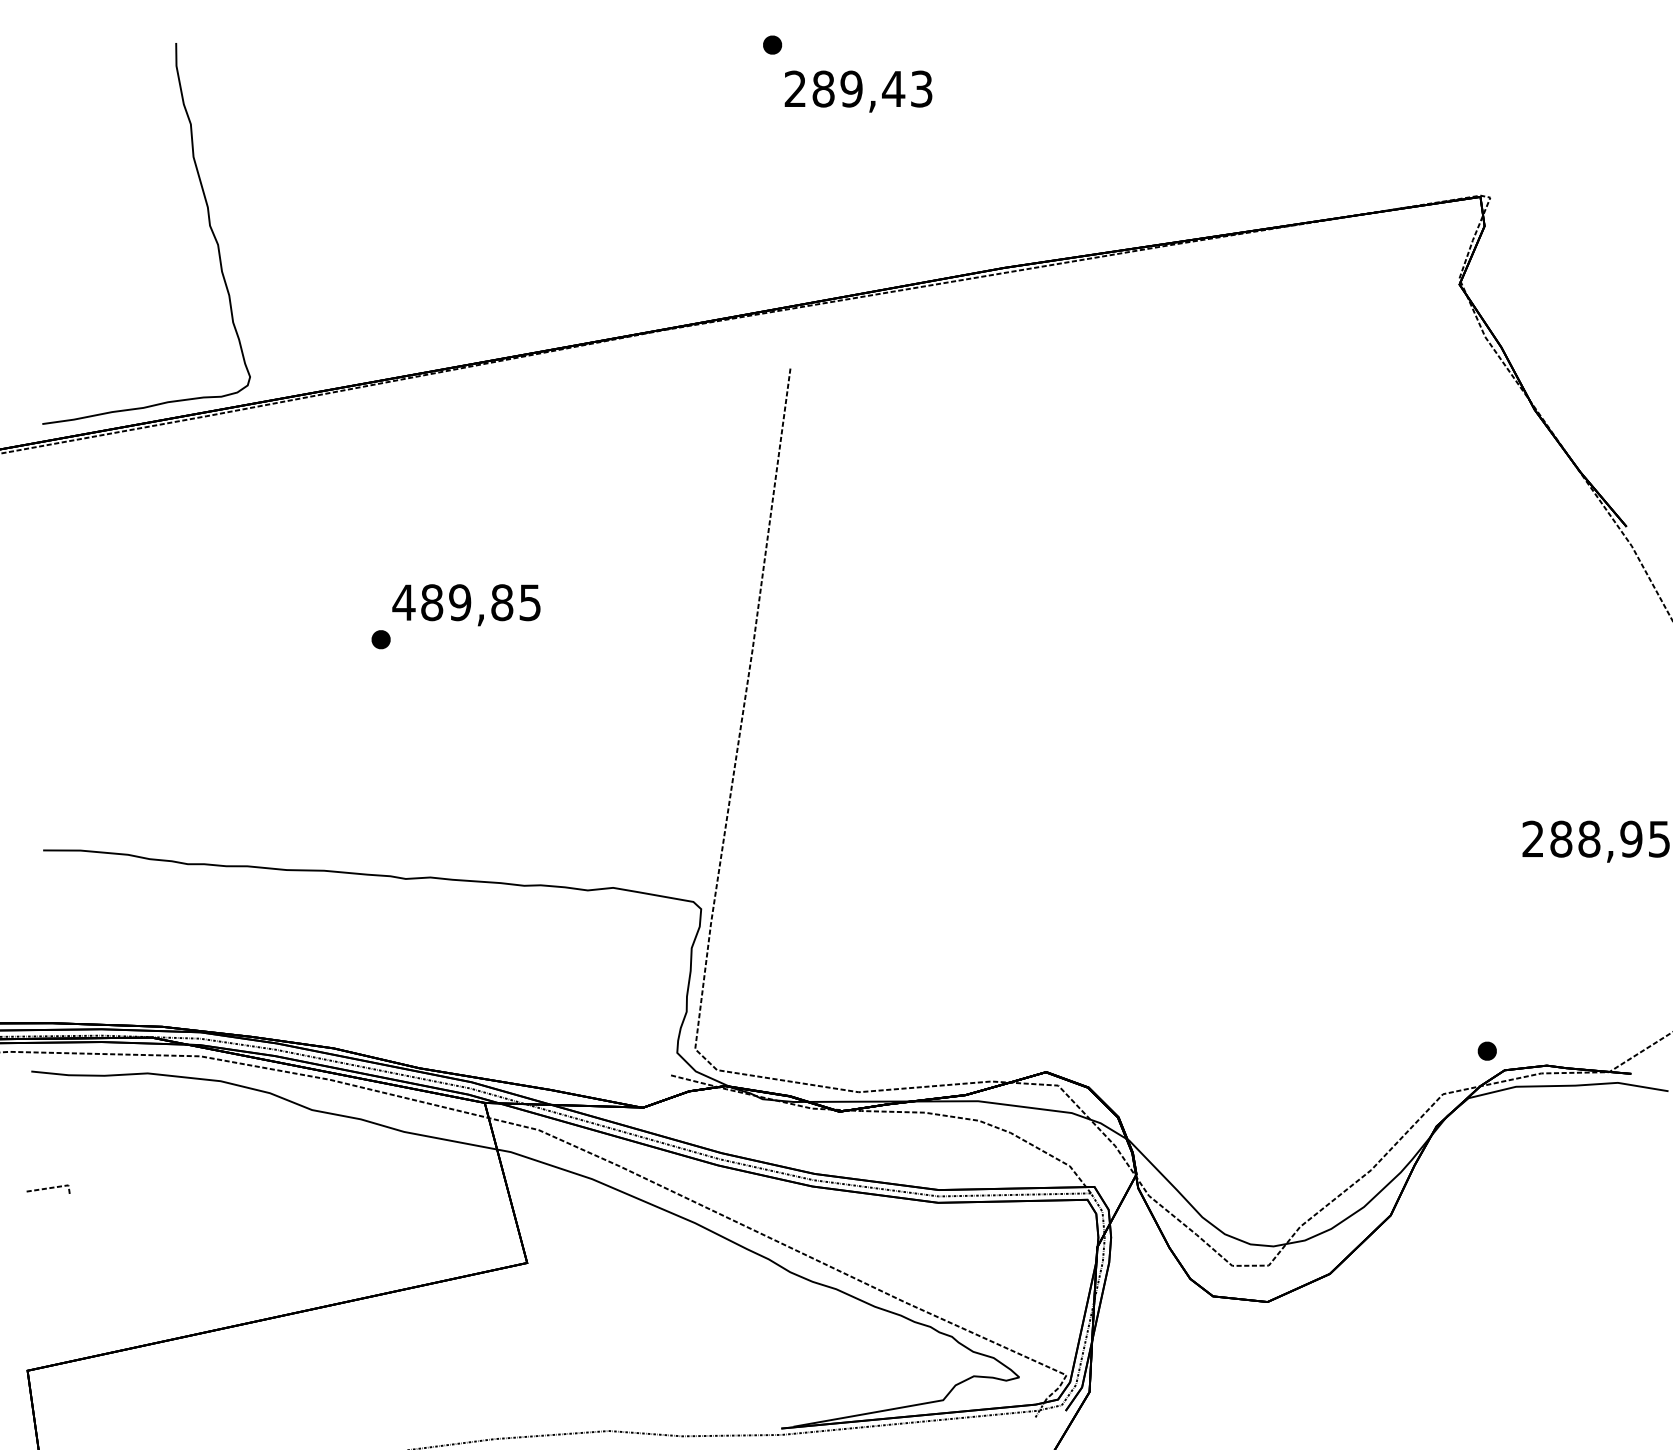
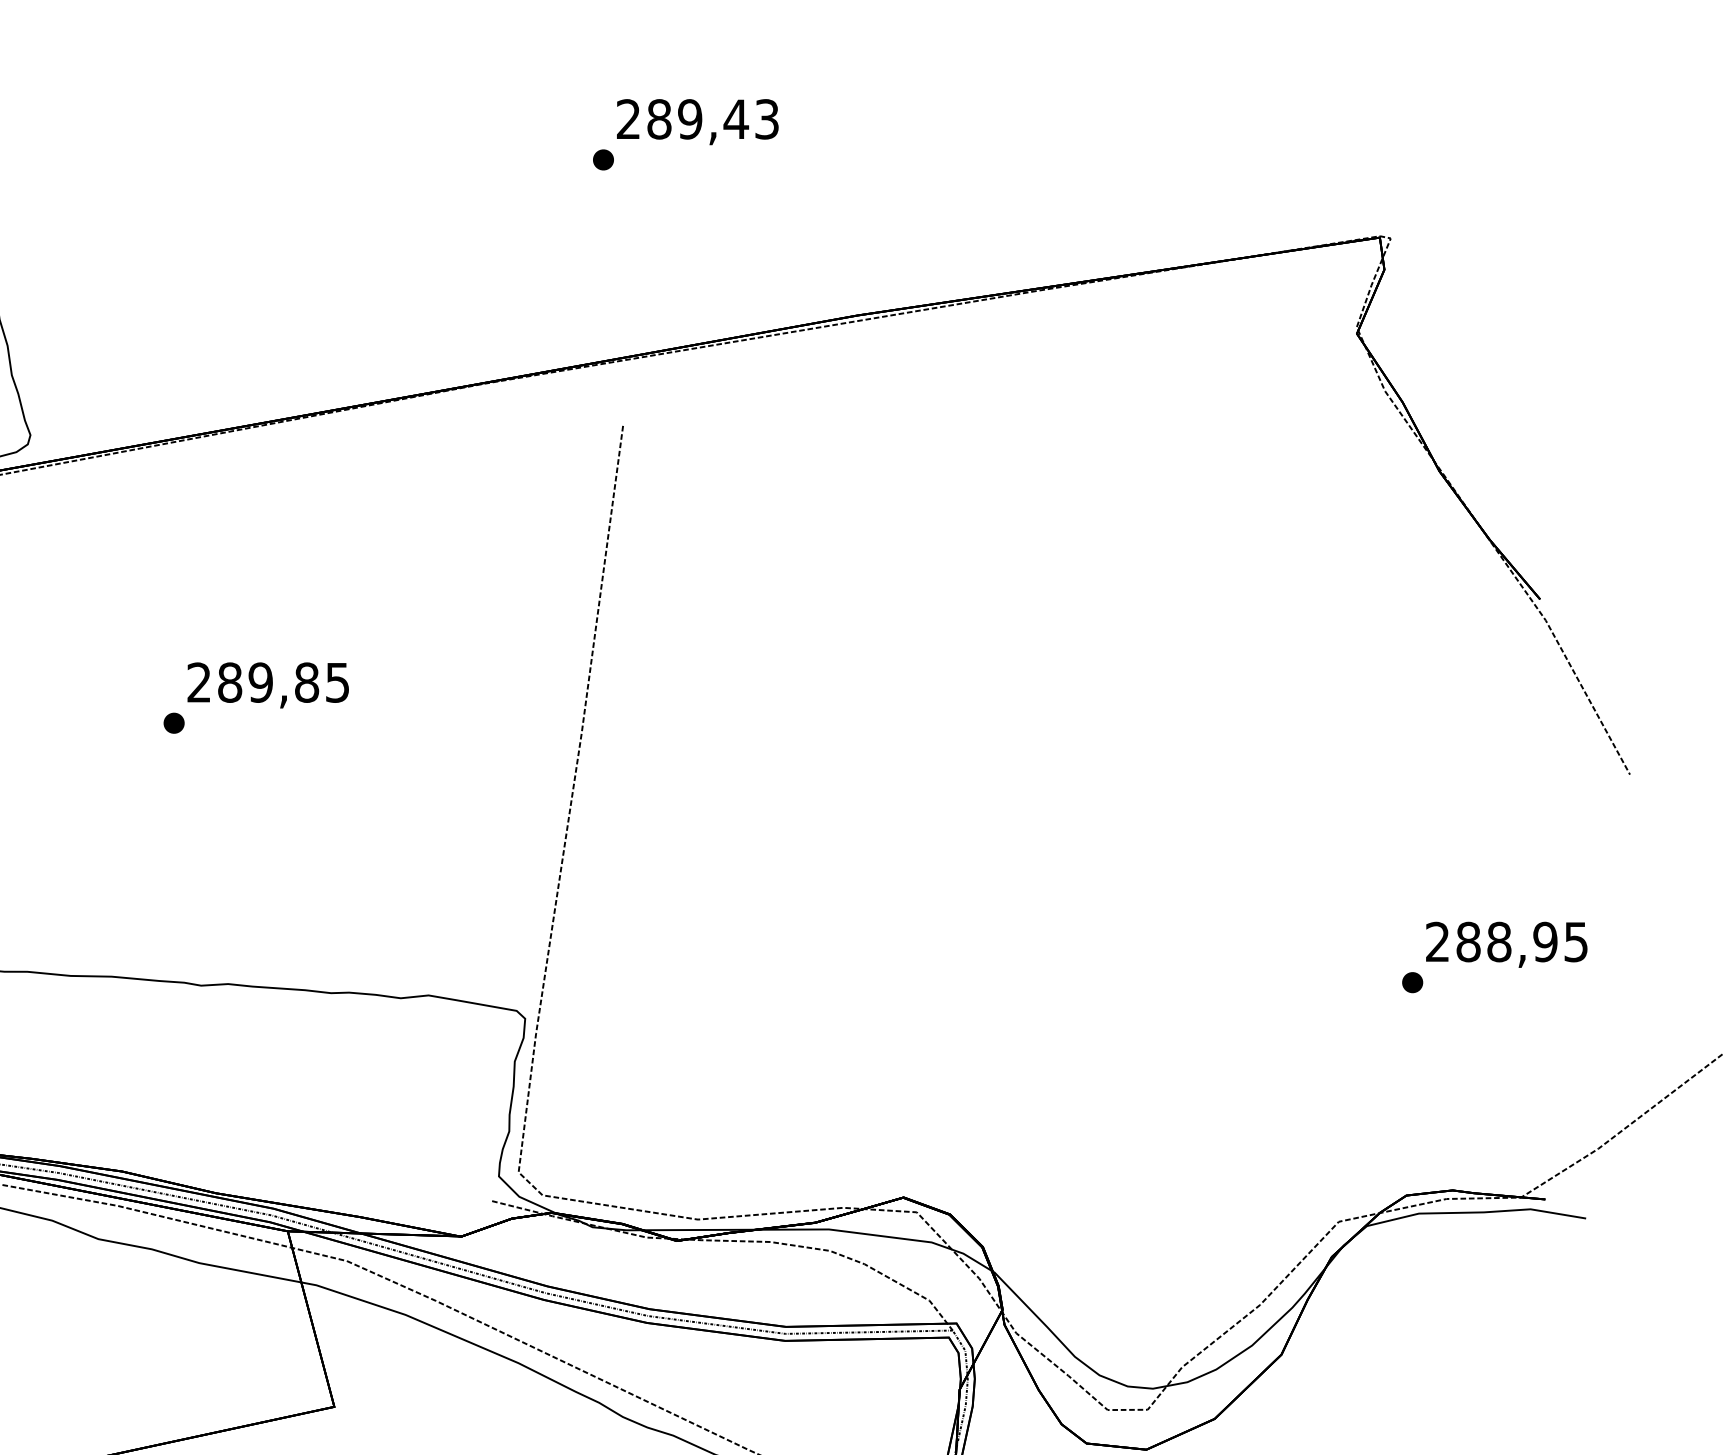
part: (772, 44) -> (603, 159), moved
text: (403, 602) -> (198, 682), 489,85 -> 289,85
part: (1486, 1050) -> (1411, 981), moved

